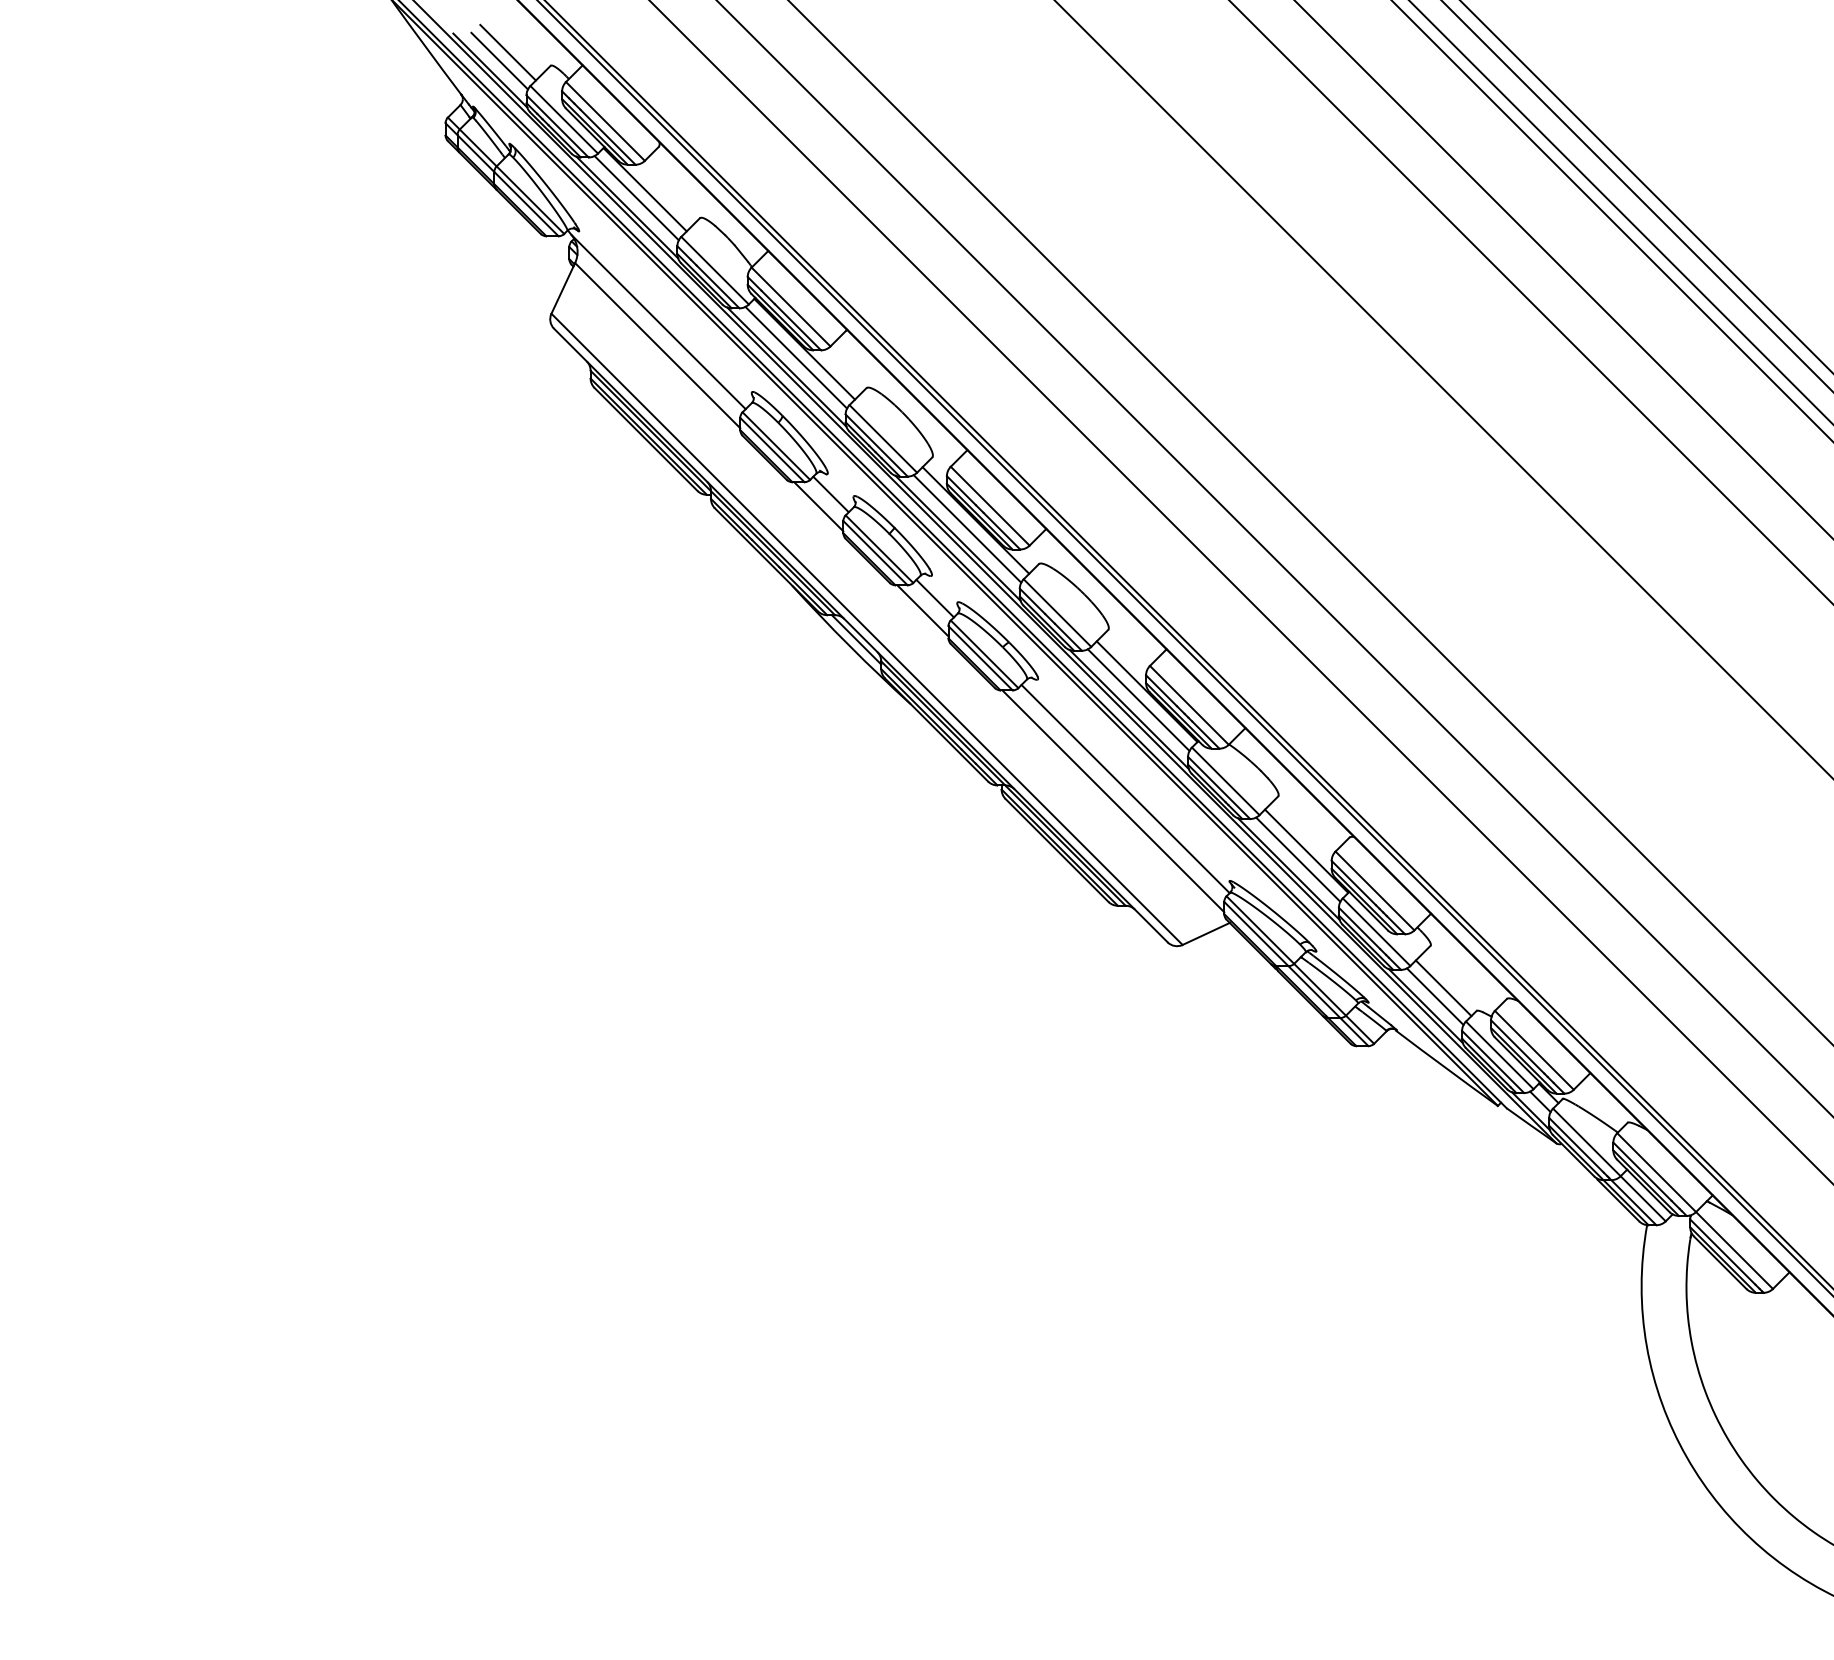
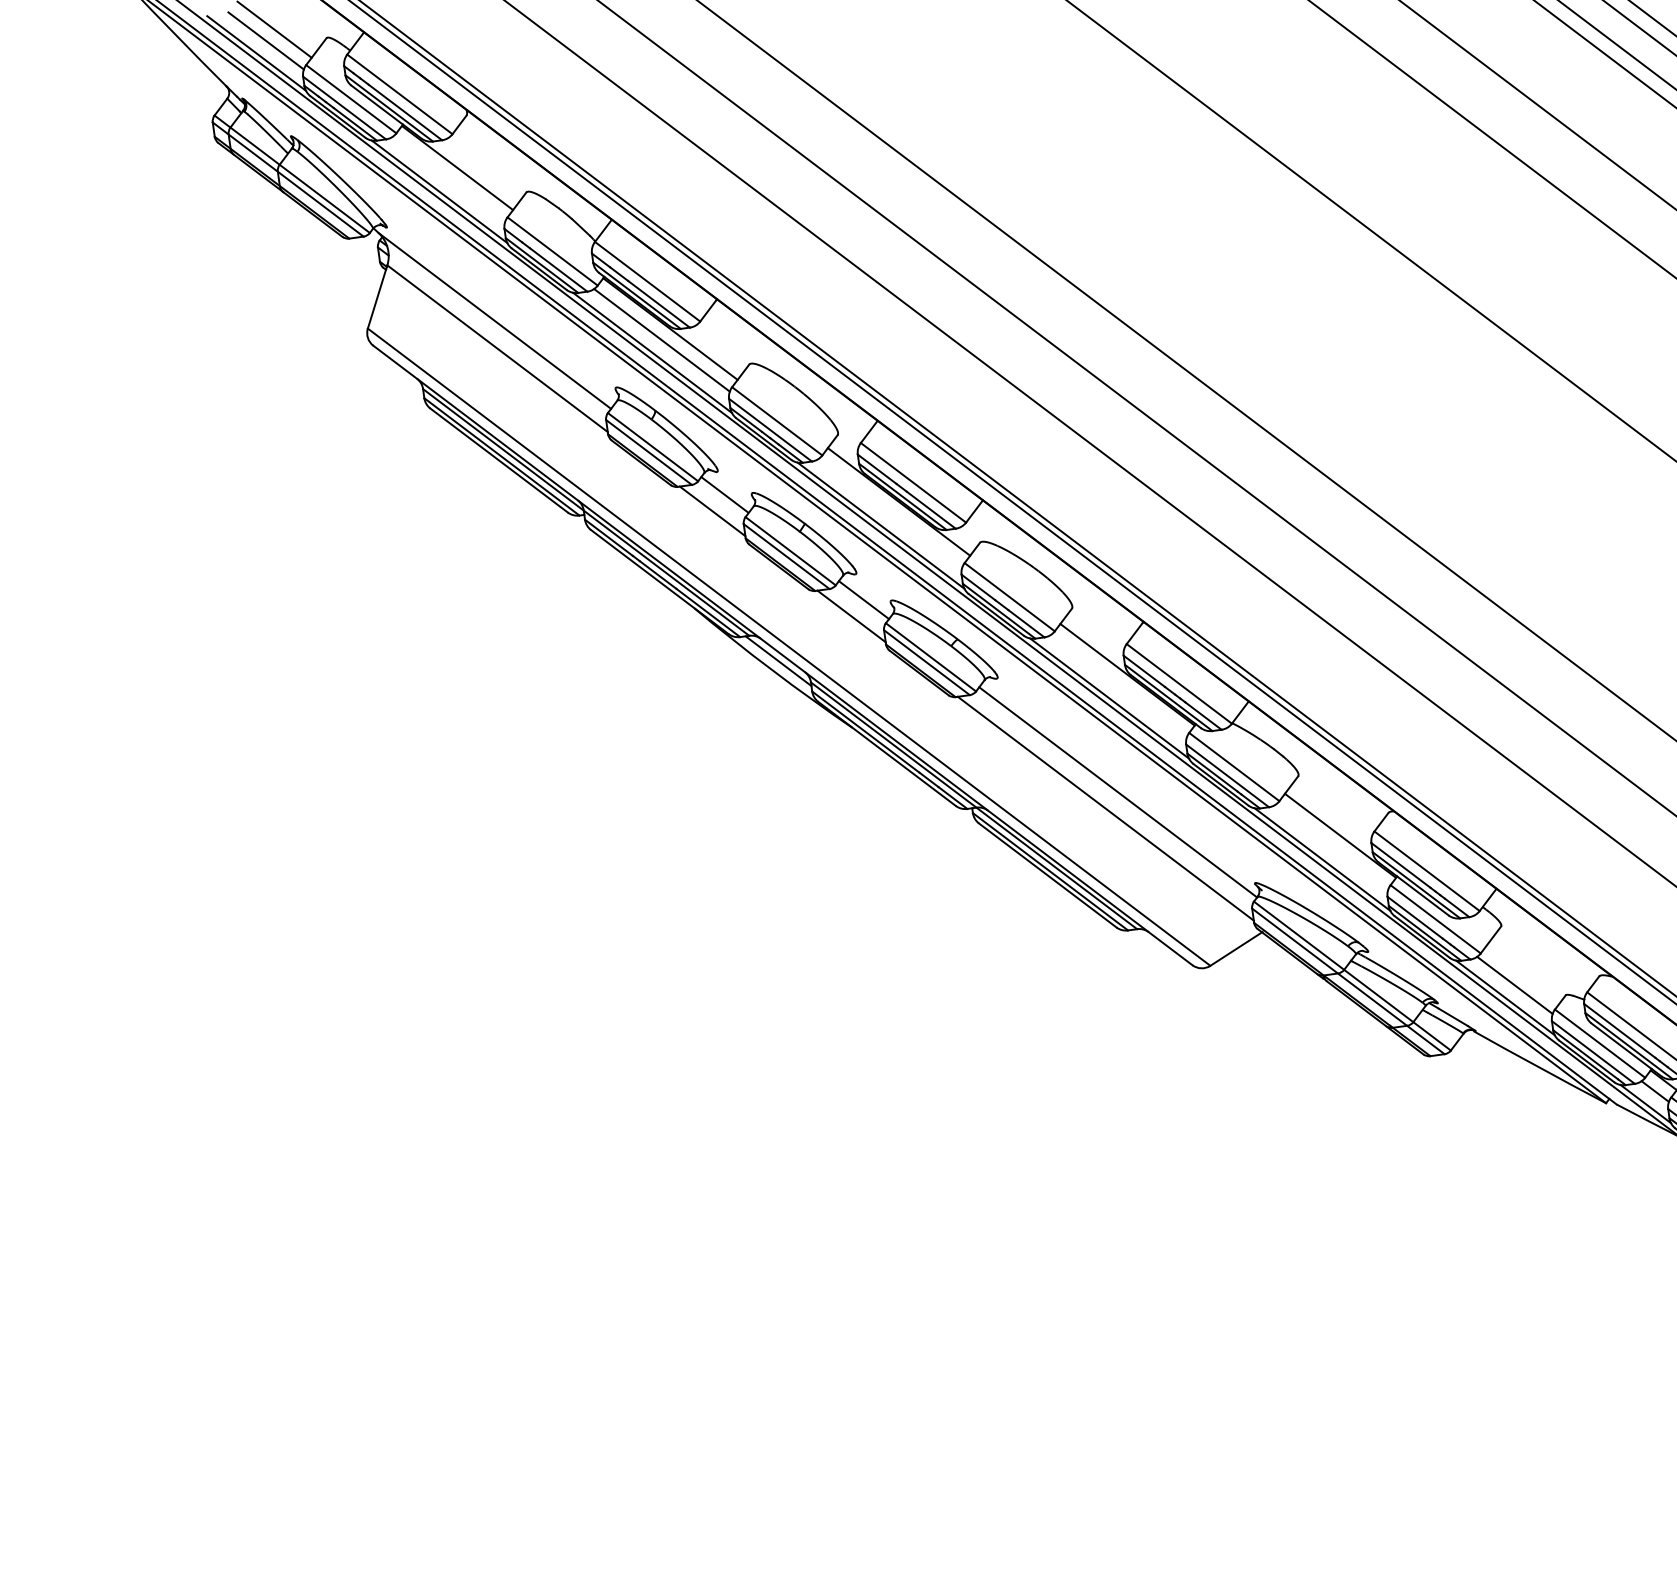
line: (636, 198) -> (448, 179), removed
line: (967, 528) -> (890, 512), removed
line: (1138, 699) -> (1118, 685), removed
line: (1298, 859) -> (1332, 846), removed
line: (1443, 988) -> (1523, 974), removed

